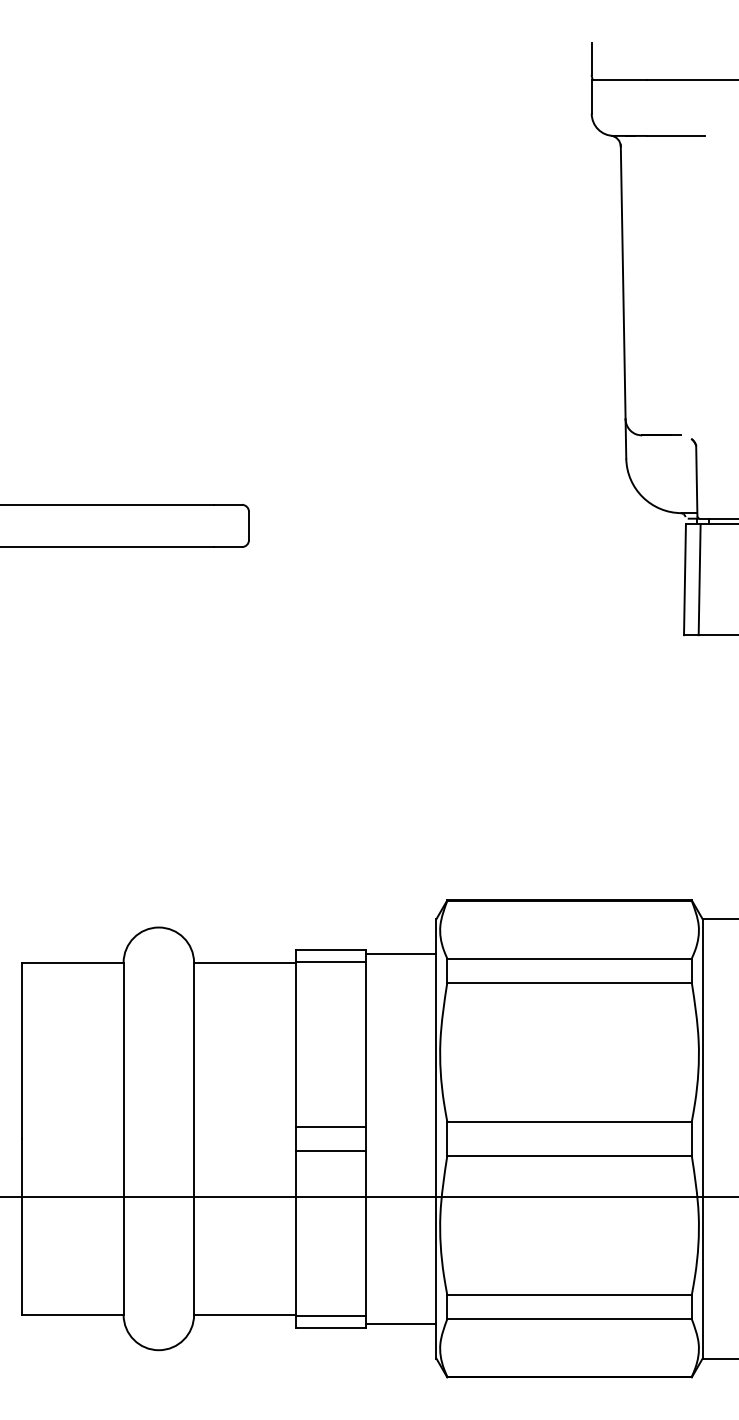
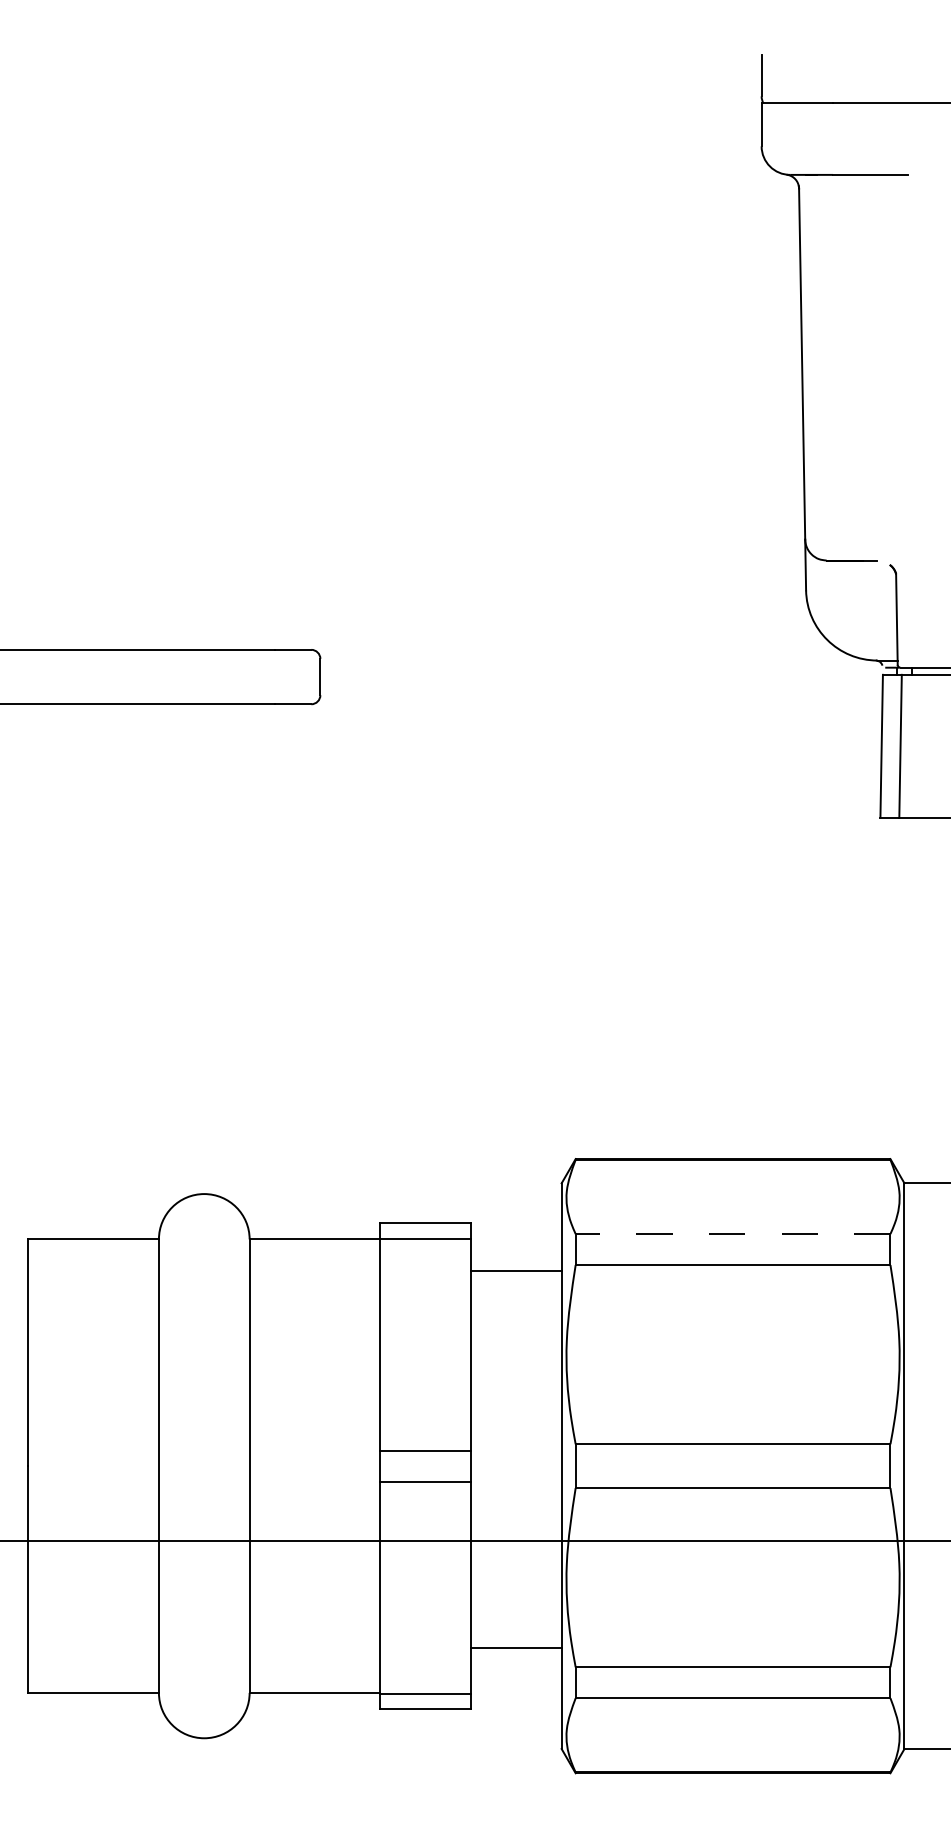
line: (400, 953) -> (515, 1271), moved
line: (569, 958) -> (733, 1233), solid -> dashed
line: (400, 1324) -> (515, 1648), moved

